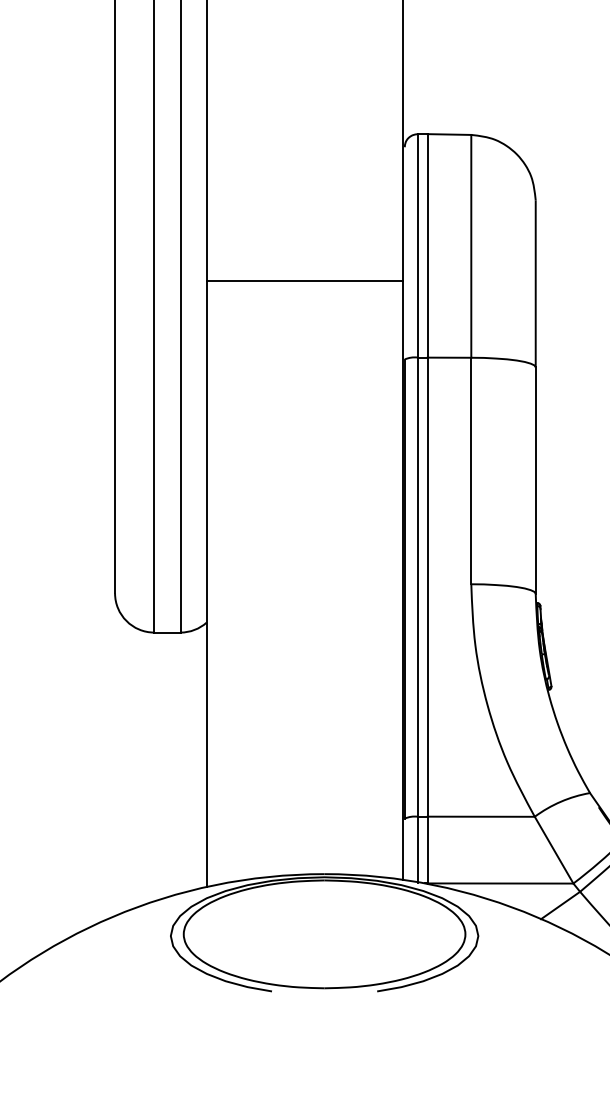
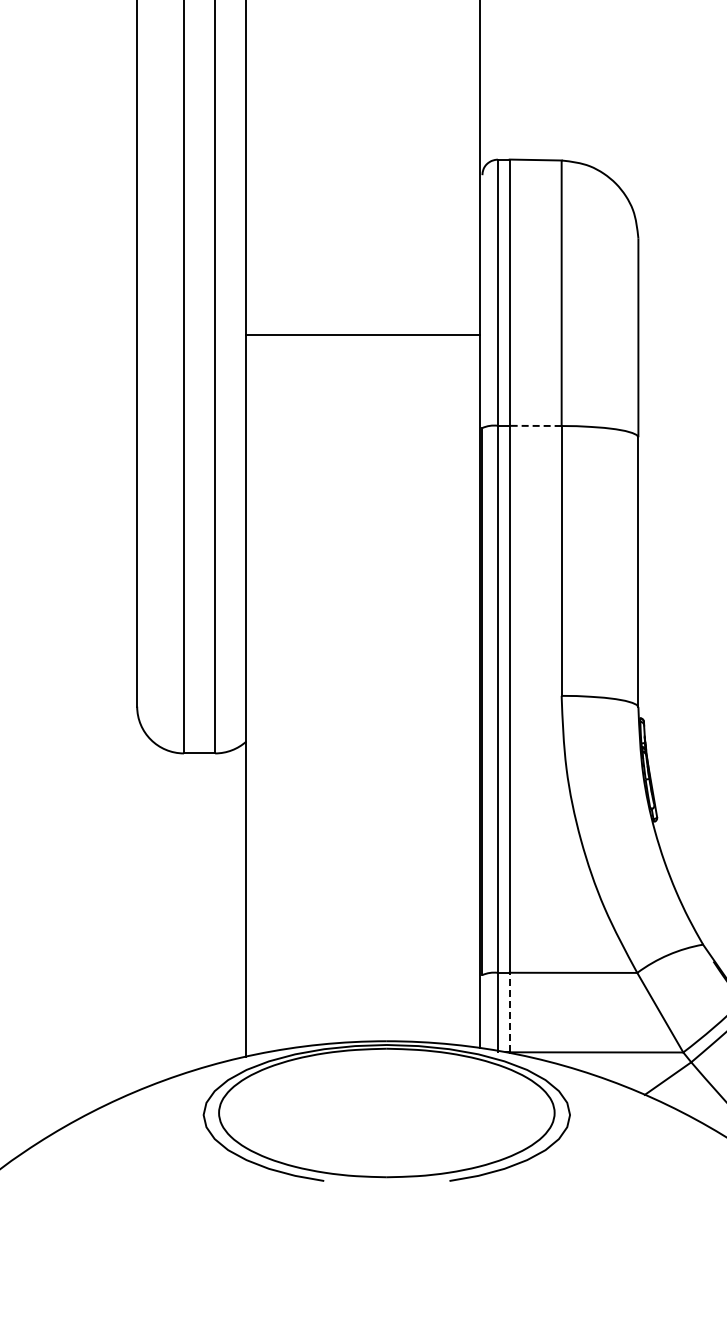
line: (449, 357) -> (535, 425), solid -> dashed
line: (427, 850) -> (509, 1012), solid -> dashed

